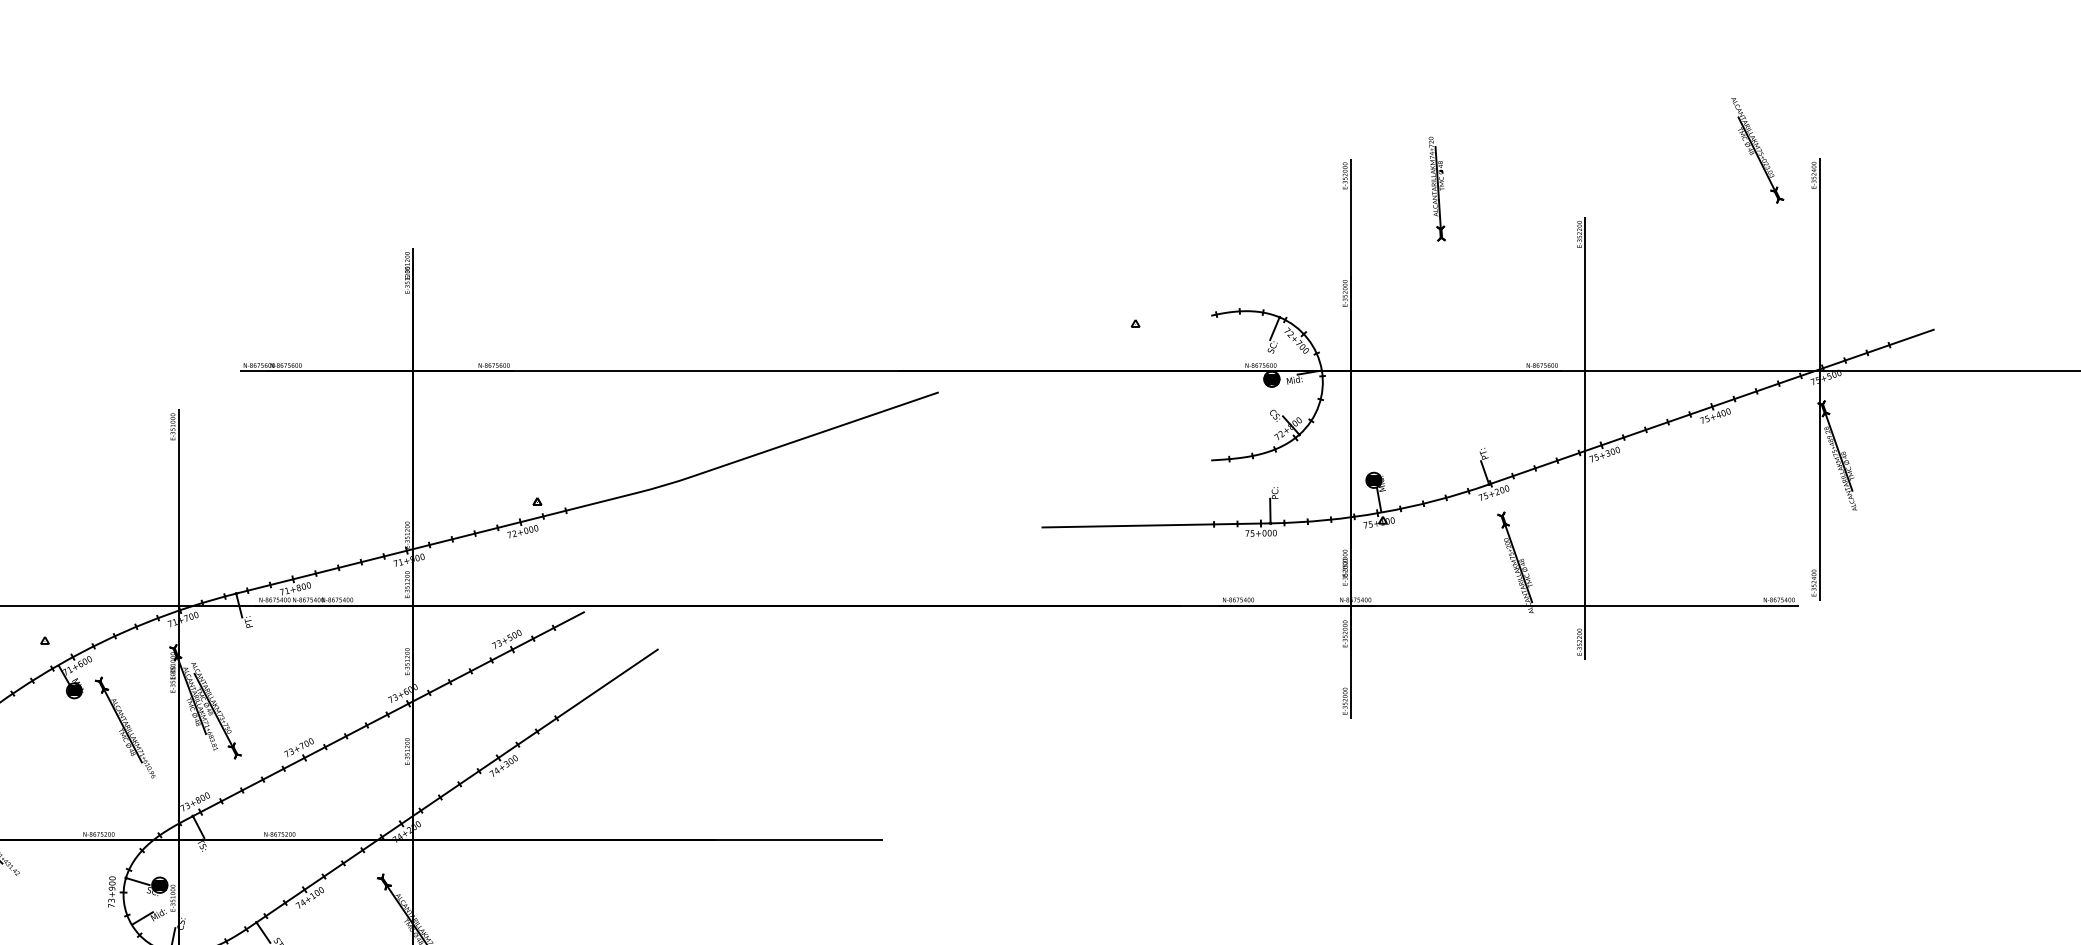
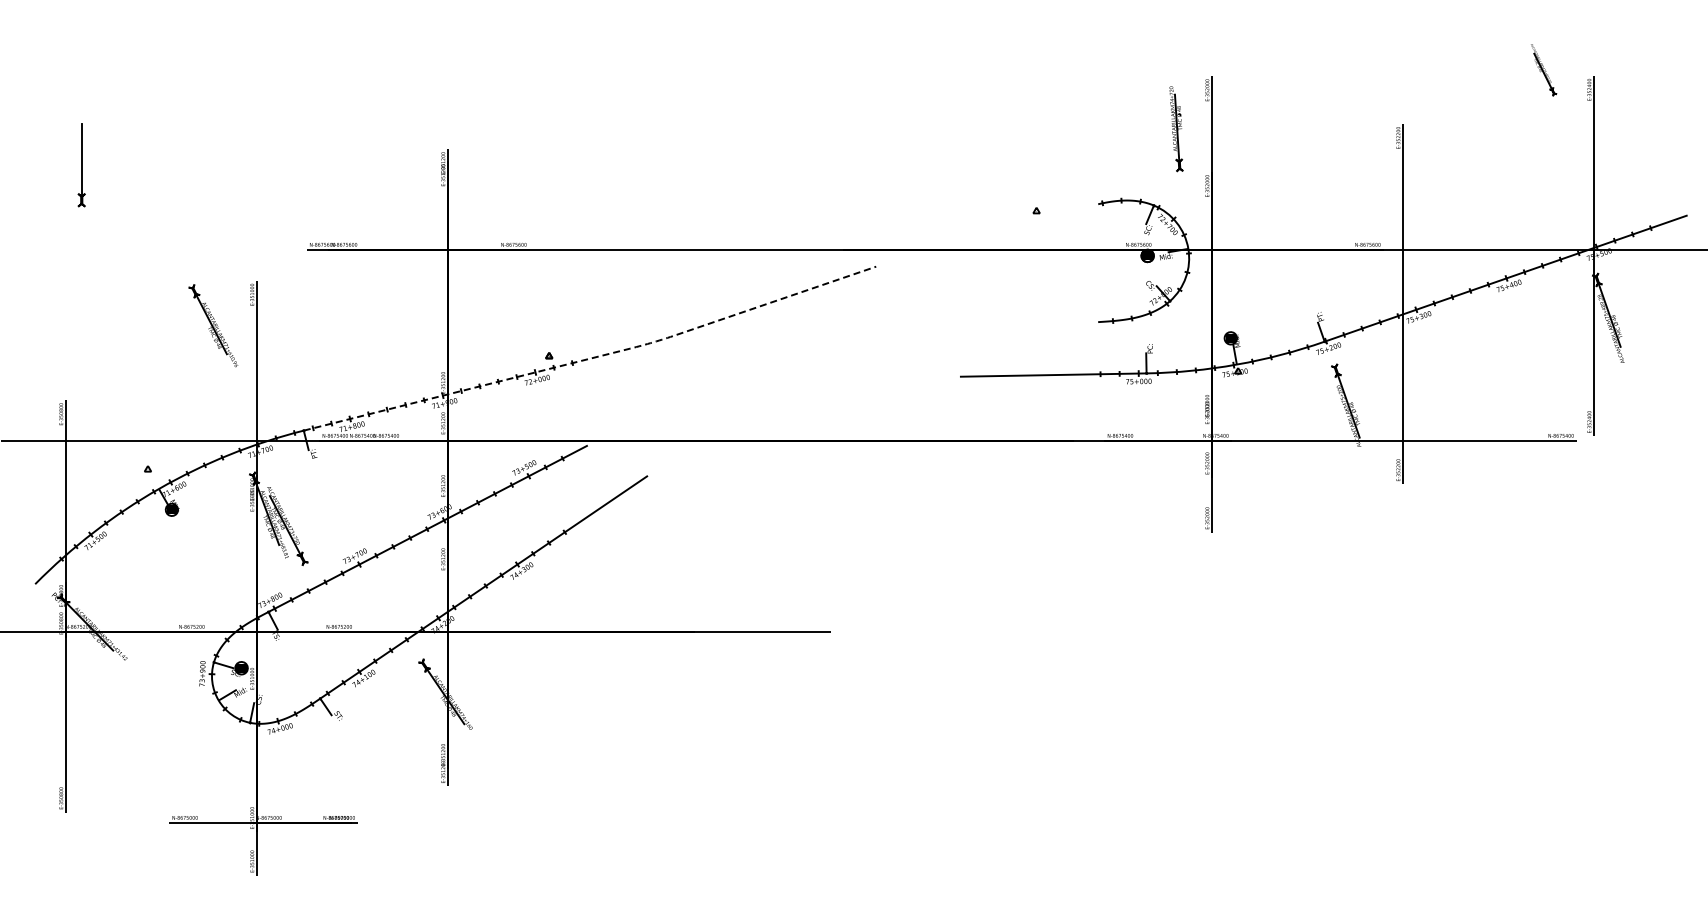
part: (1757, 151) -> (1543, 70), size x0.6
part: (1437, 189) -> (1176, 129), moved
line: (594, 503) -> (595, 357), solid -> dashed
part: (125, 727) -> (213, 325), moved

